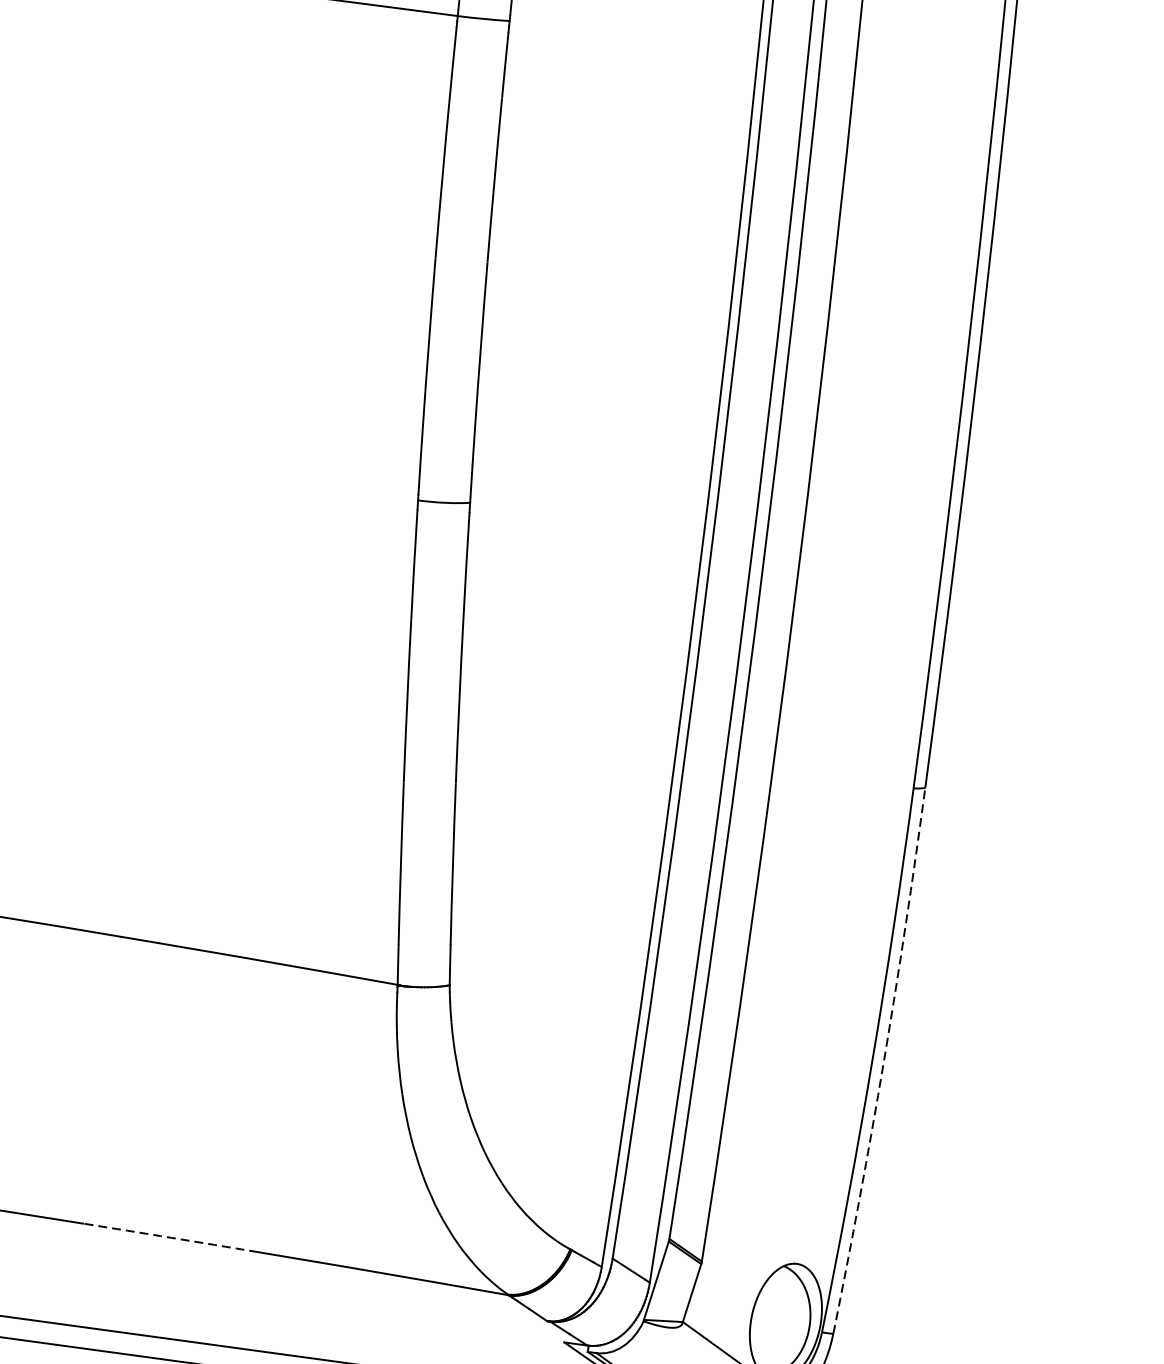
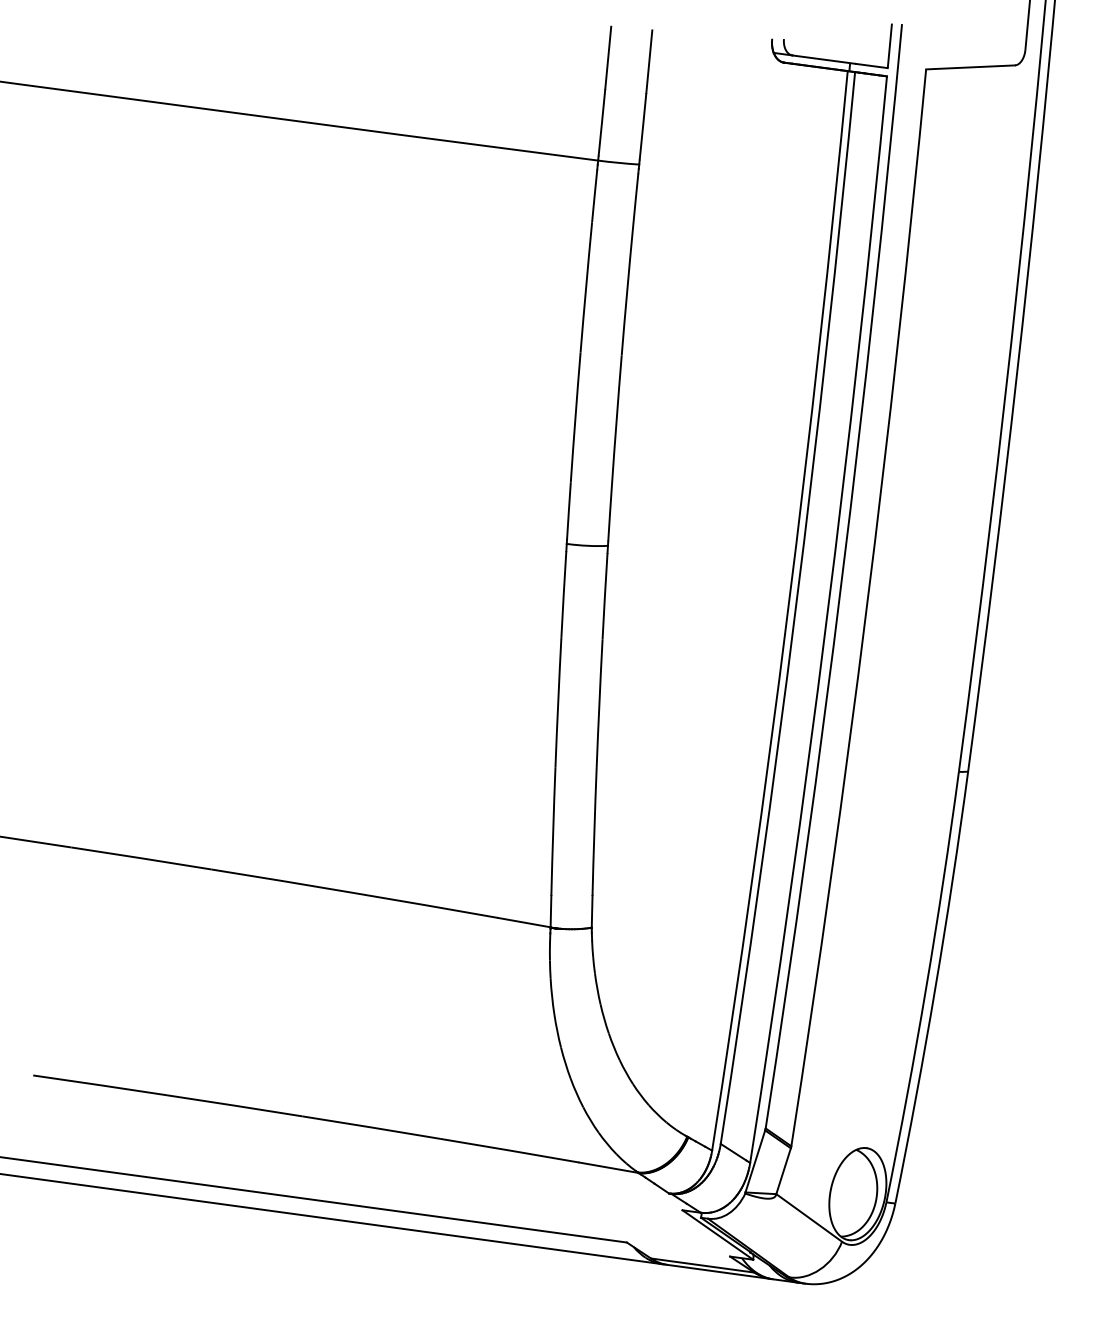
arc: (884, 1060) -> (935, 987), dashed -> solid
arc: (171, 1237) -> (371, 1127), dashed -> solid

